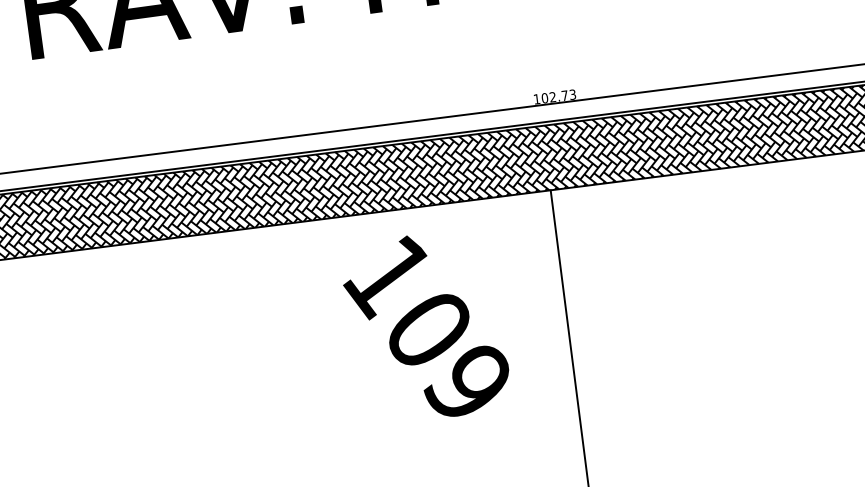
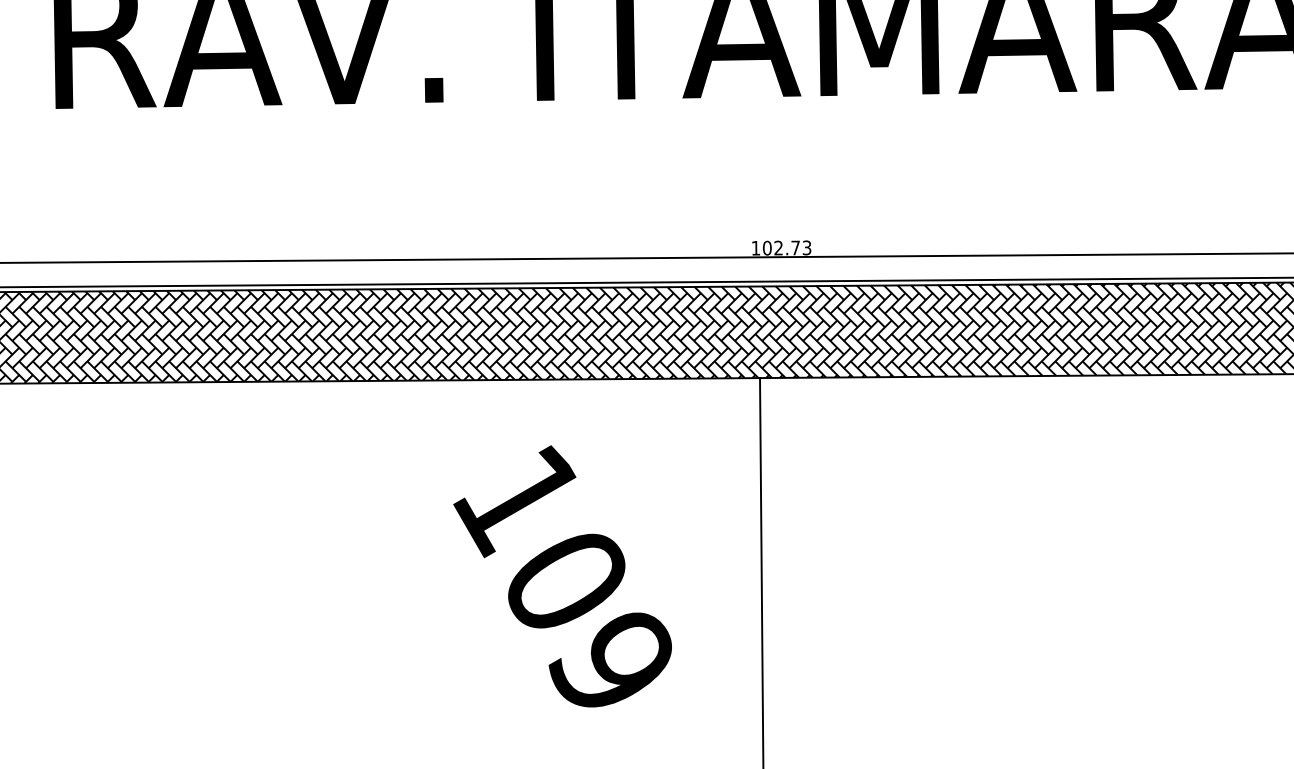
text: (425, 326) -> (562, 576), moved

